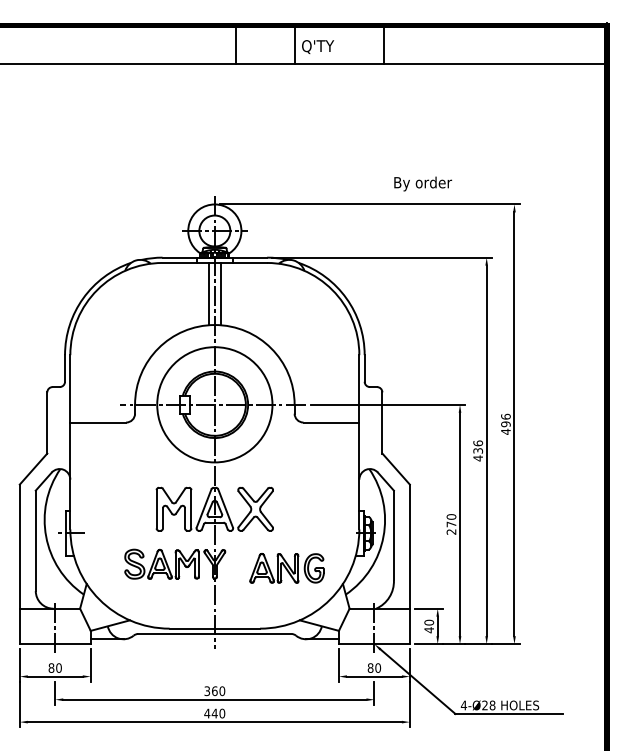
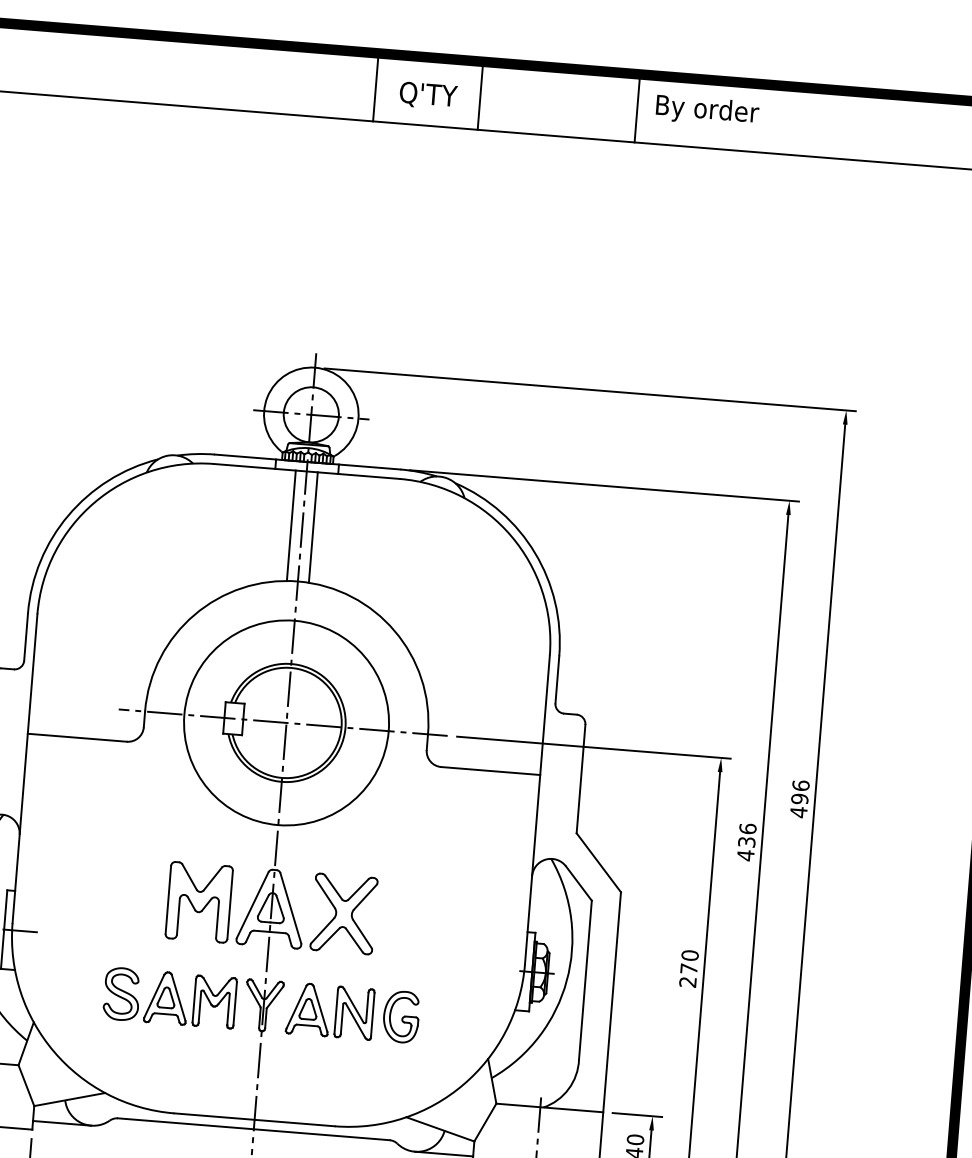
text: (318, 46) -> (429, 94), moved
text: (423, 183) -> (708, 110), moved
part: (286, 568) -> (351, 1013), moved

